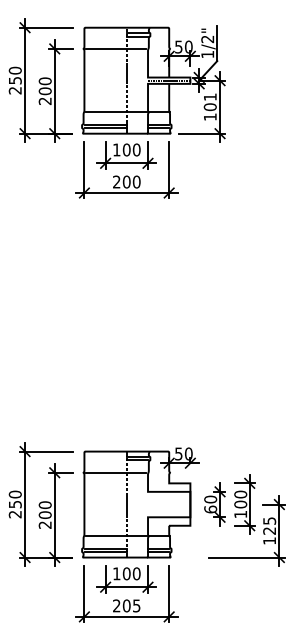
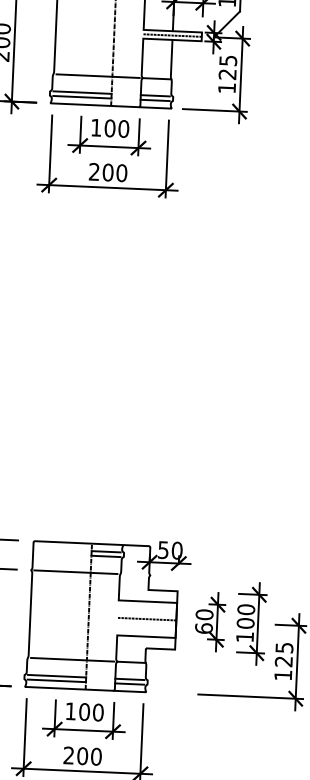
text: (209, 102) -> (226, 67), 101 -> 125
line: (169, 504) -> (147, 619), added
text: (136, 605) -> (96, 756), 205 -> 200

